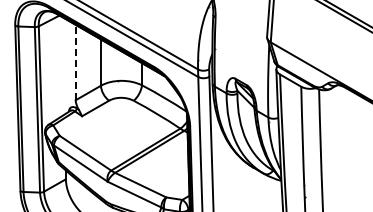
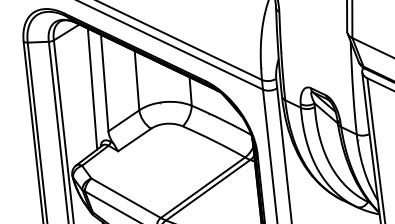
line: (75, 62) -> (104, 83), dashed -> solid
line: (65, 66) -> (92, 89), added

